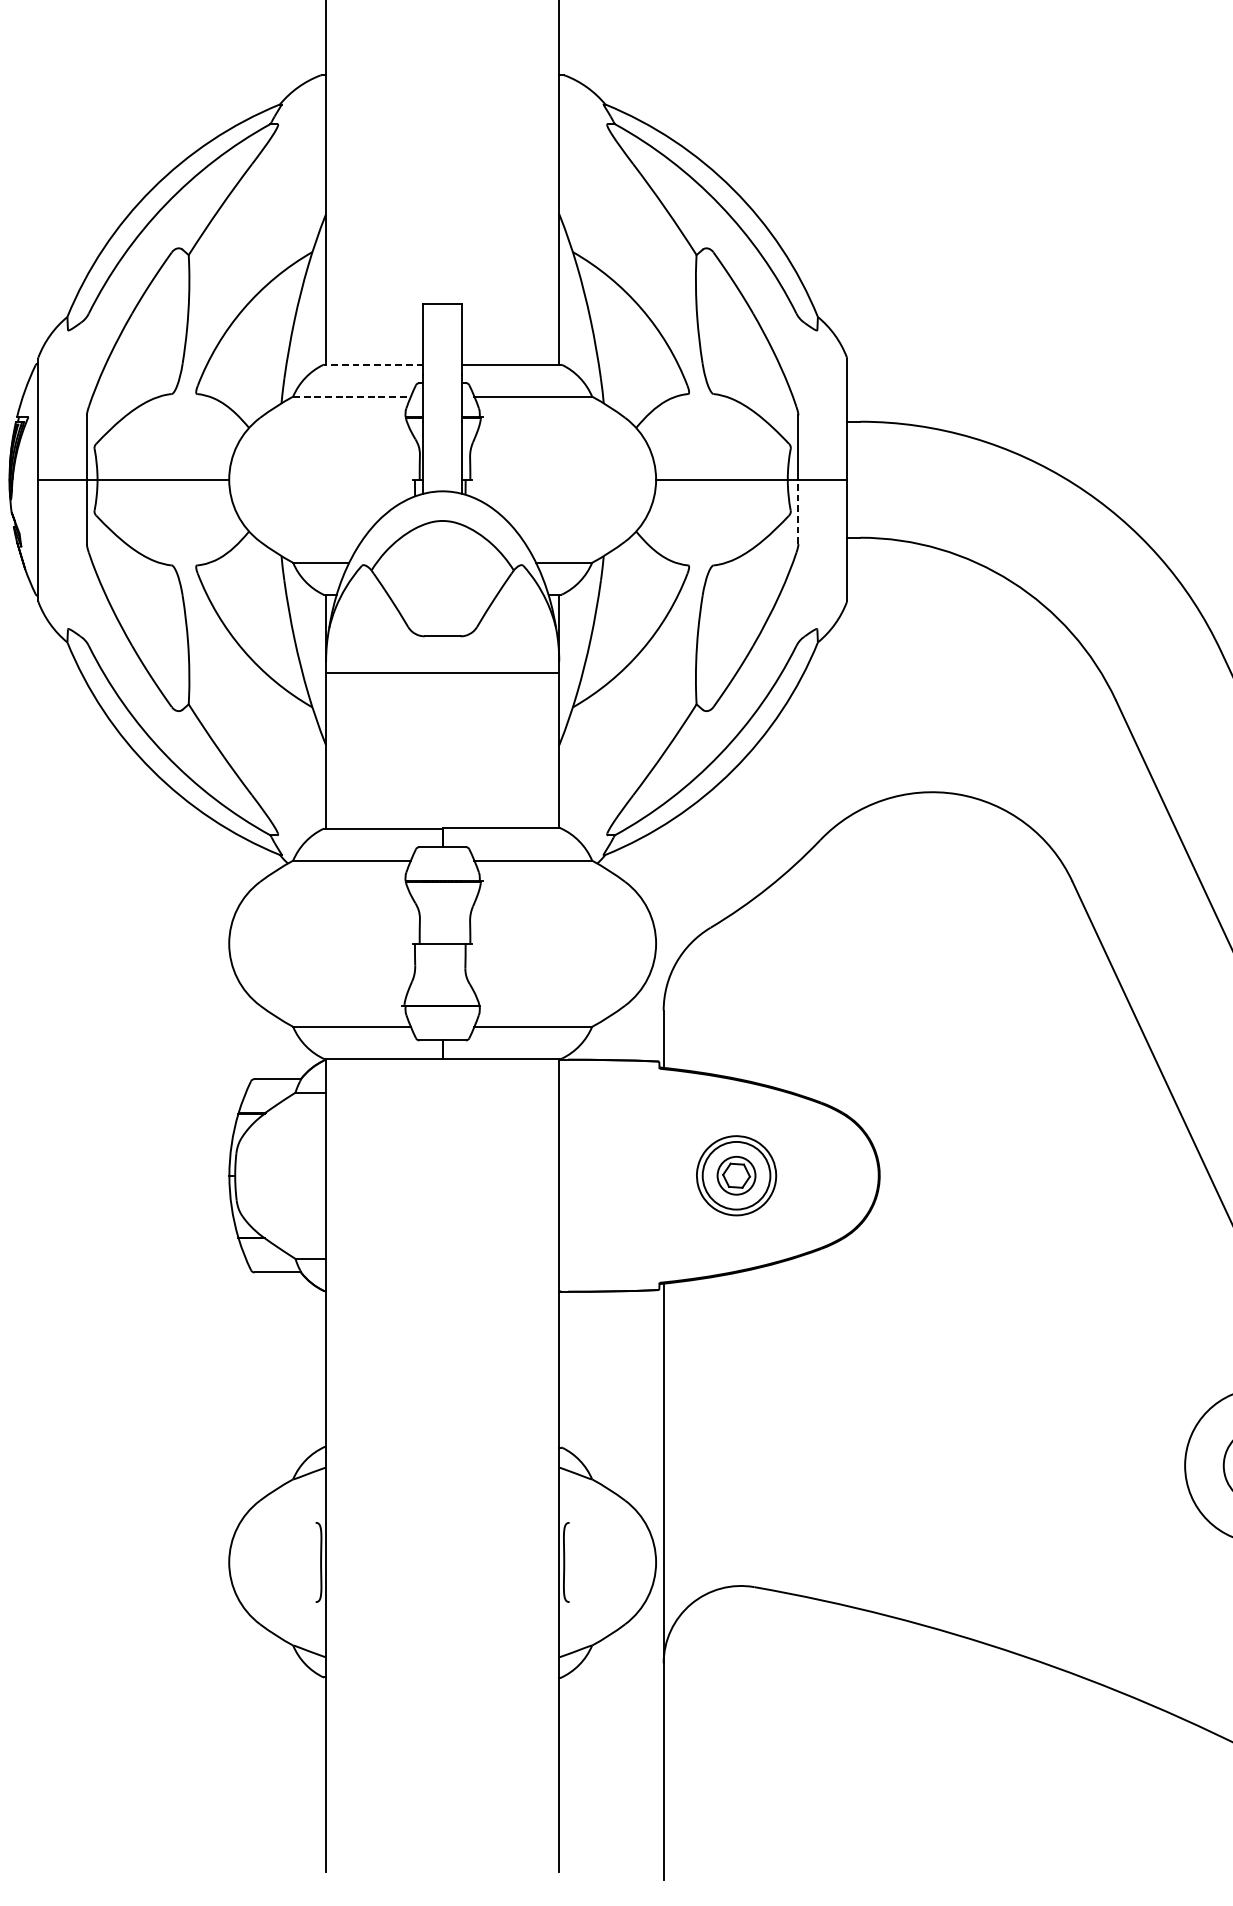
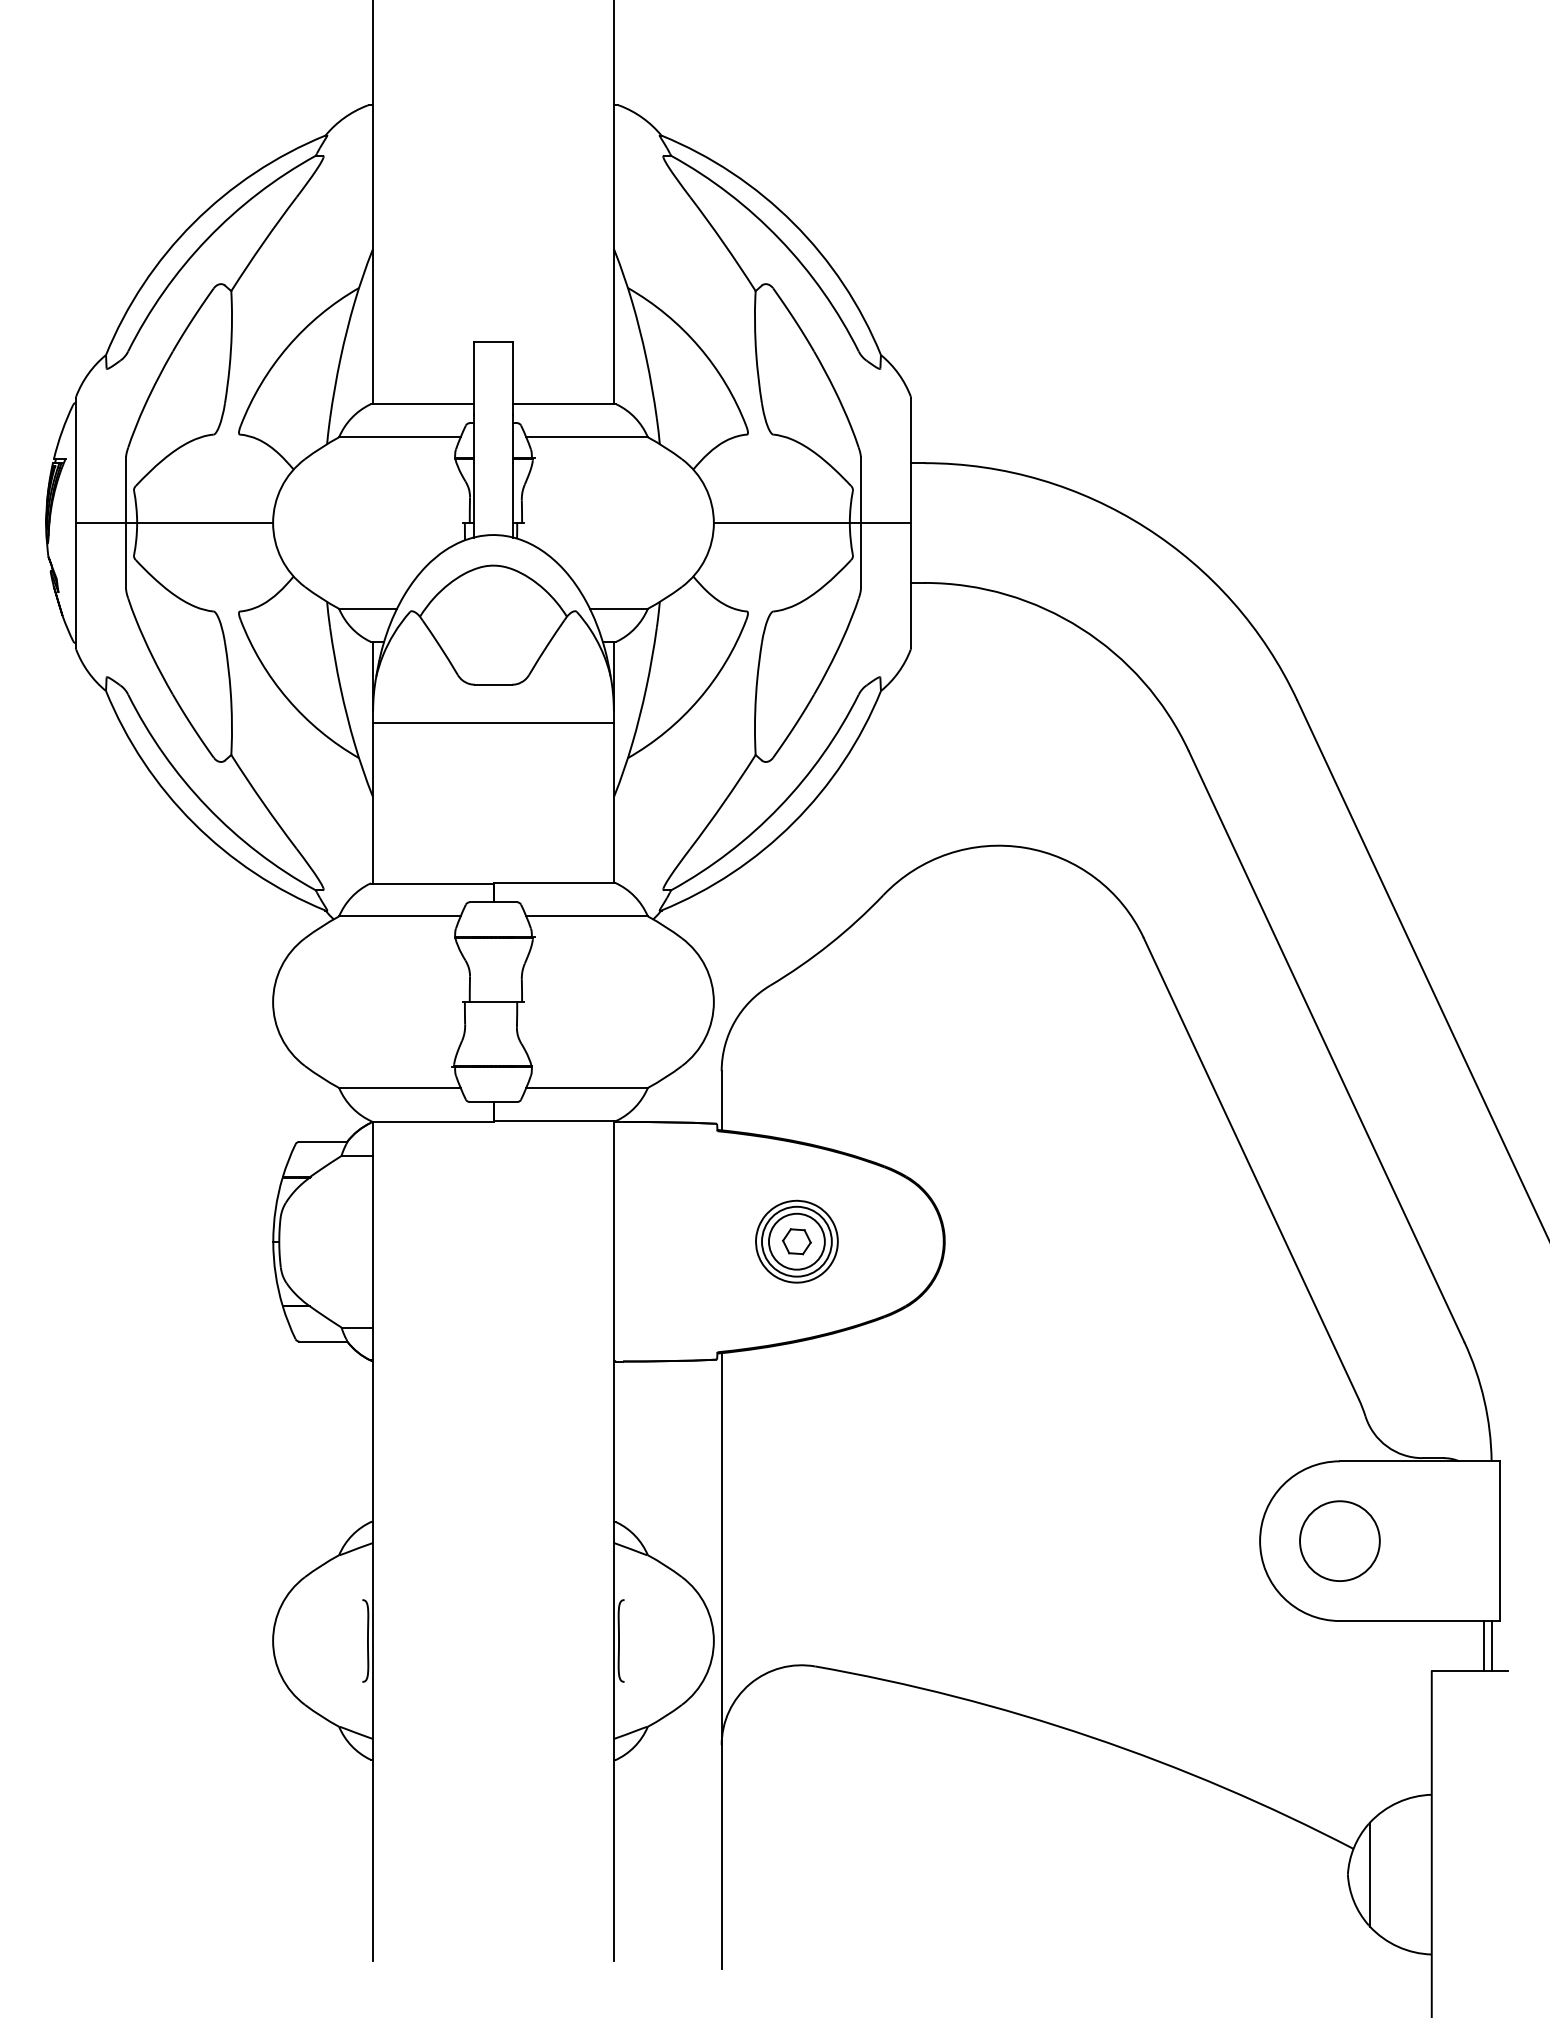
line: (372, 364) -> (421, 404), dashed -> solid
line: (351, 396) -> (399, 437), dashed -> solid
line: (798, 511) -> (860, 555), dashed -> solid
circle: (736, 1175) -> (796, 1241), size x1.43

